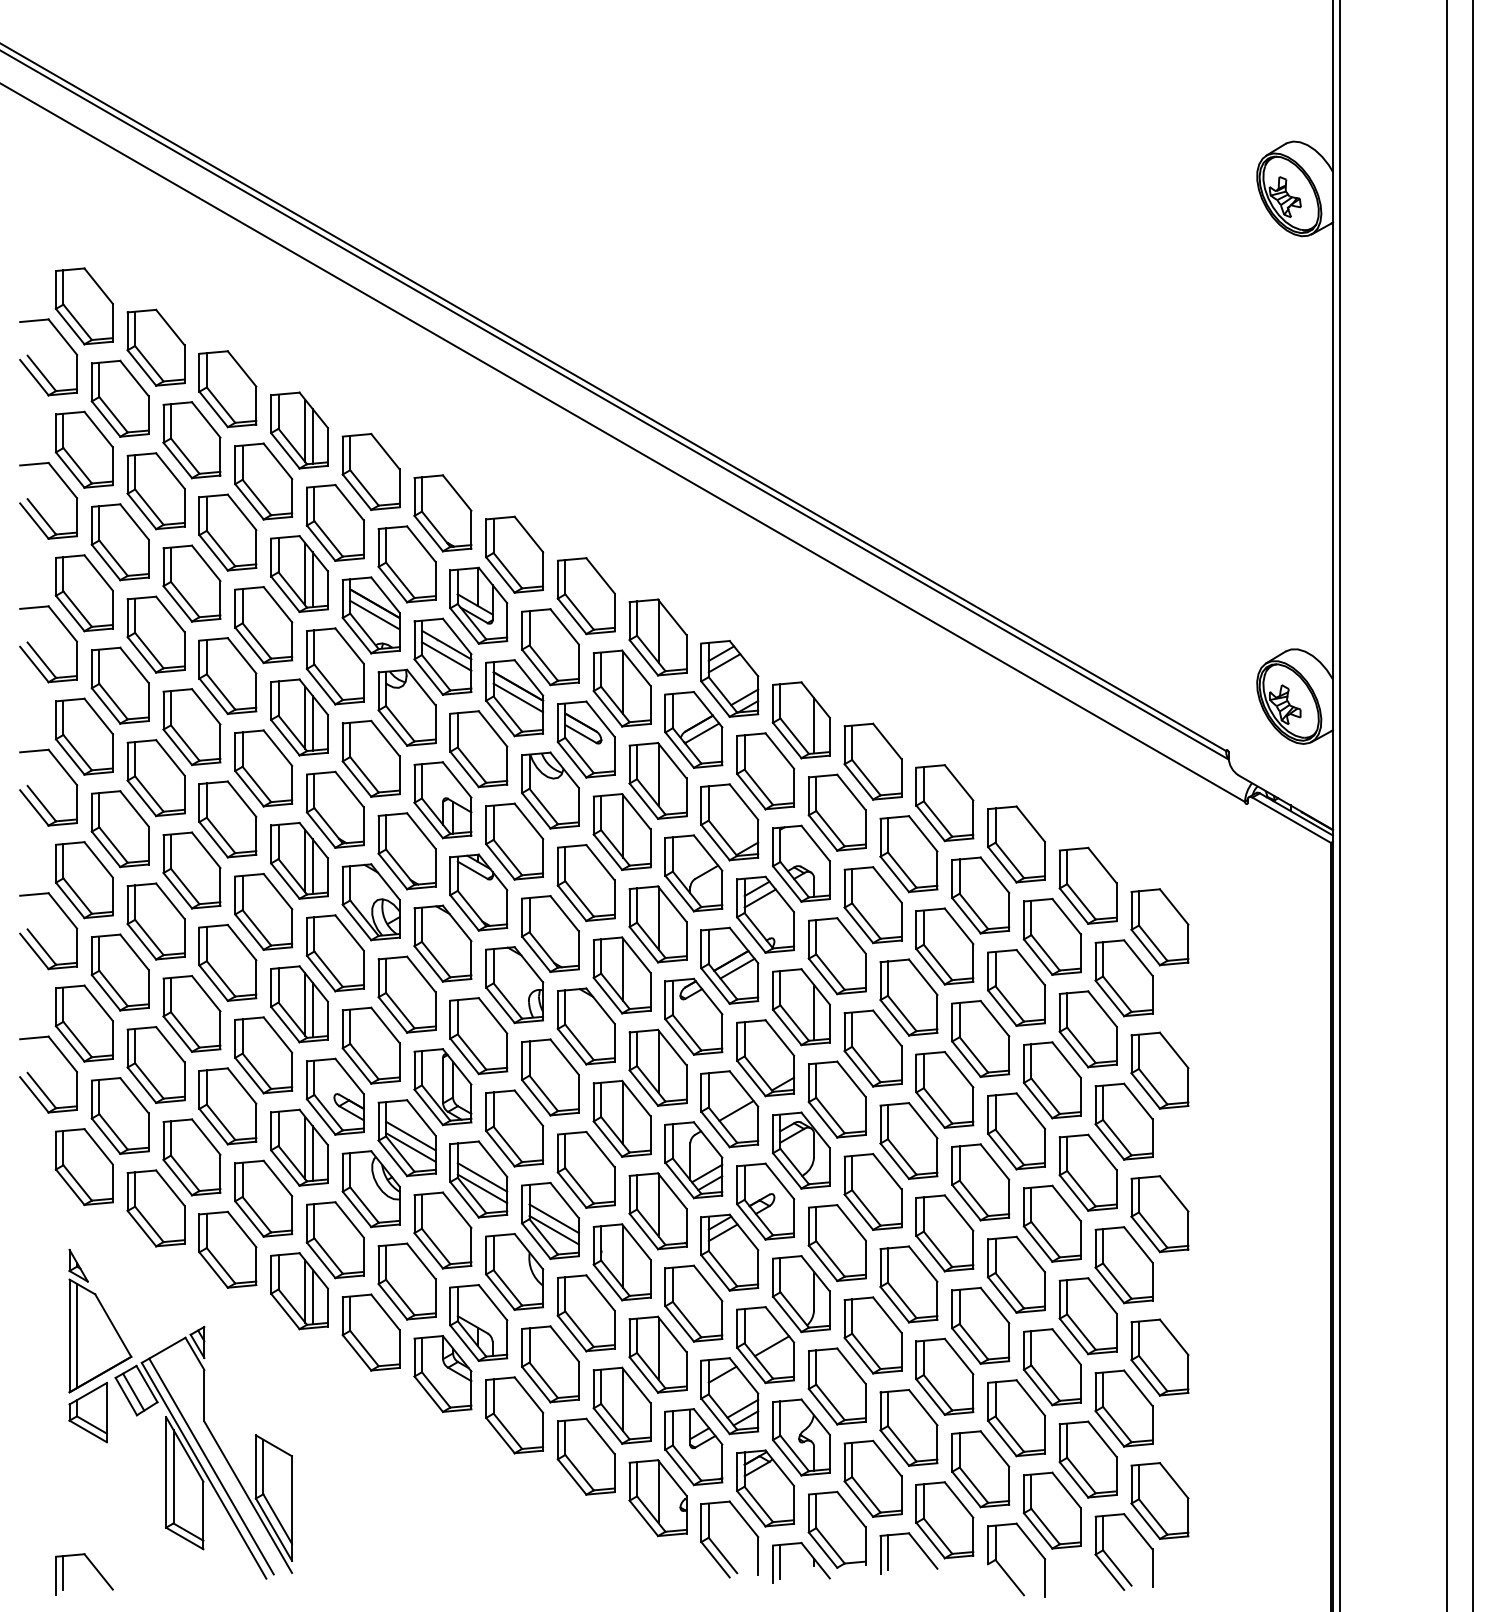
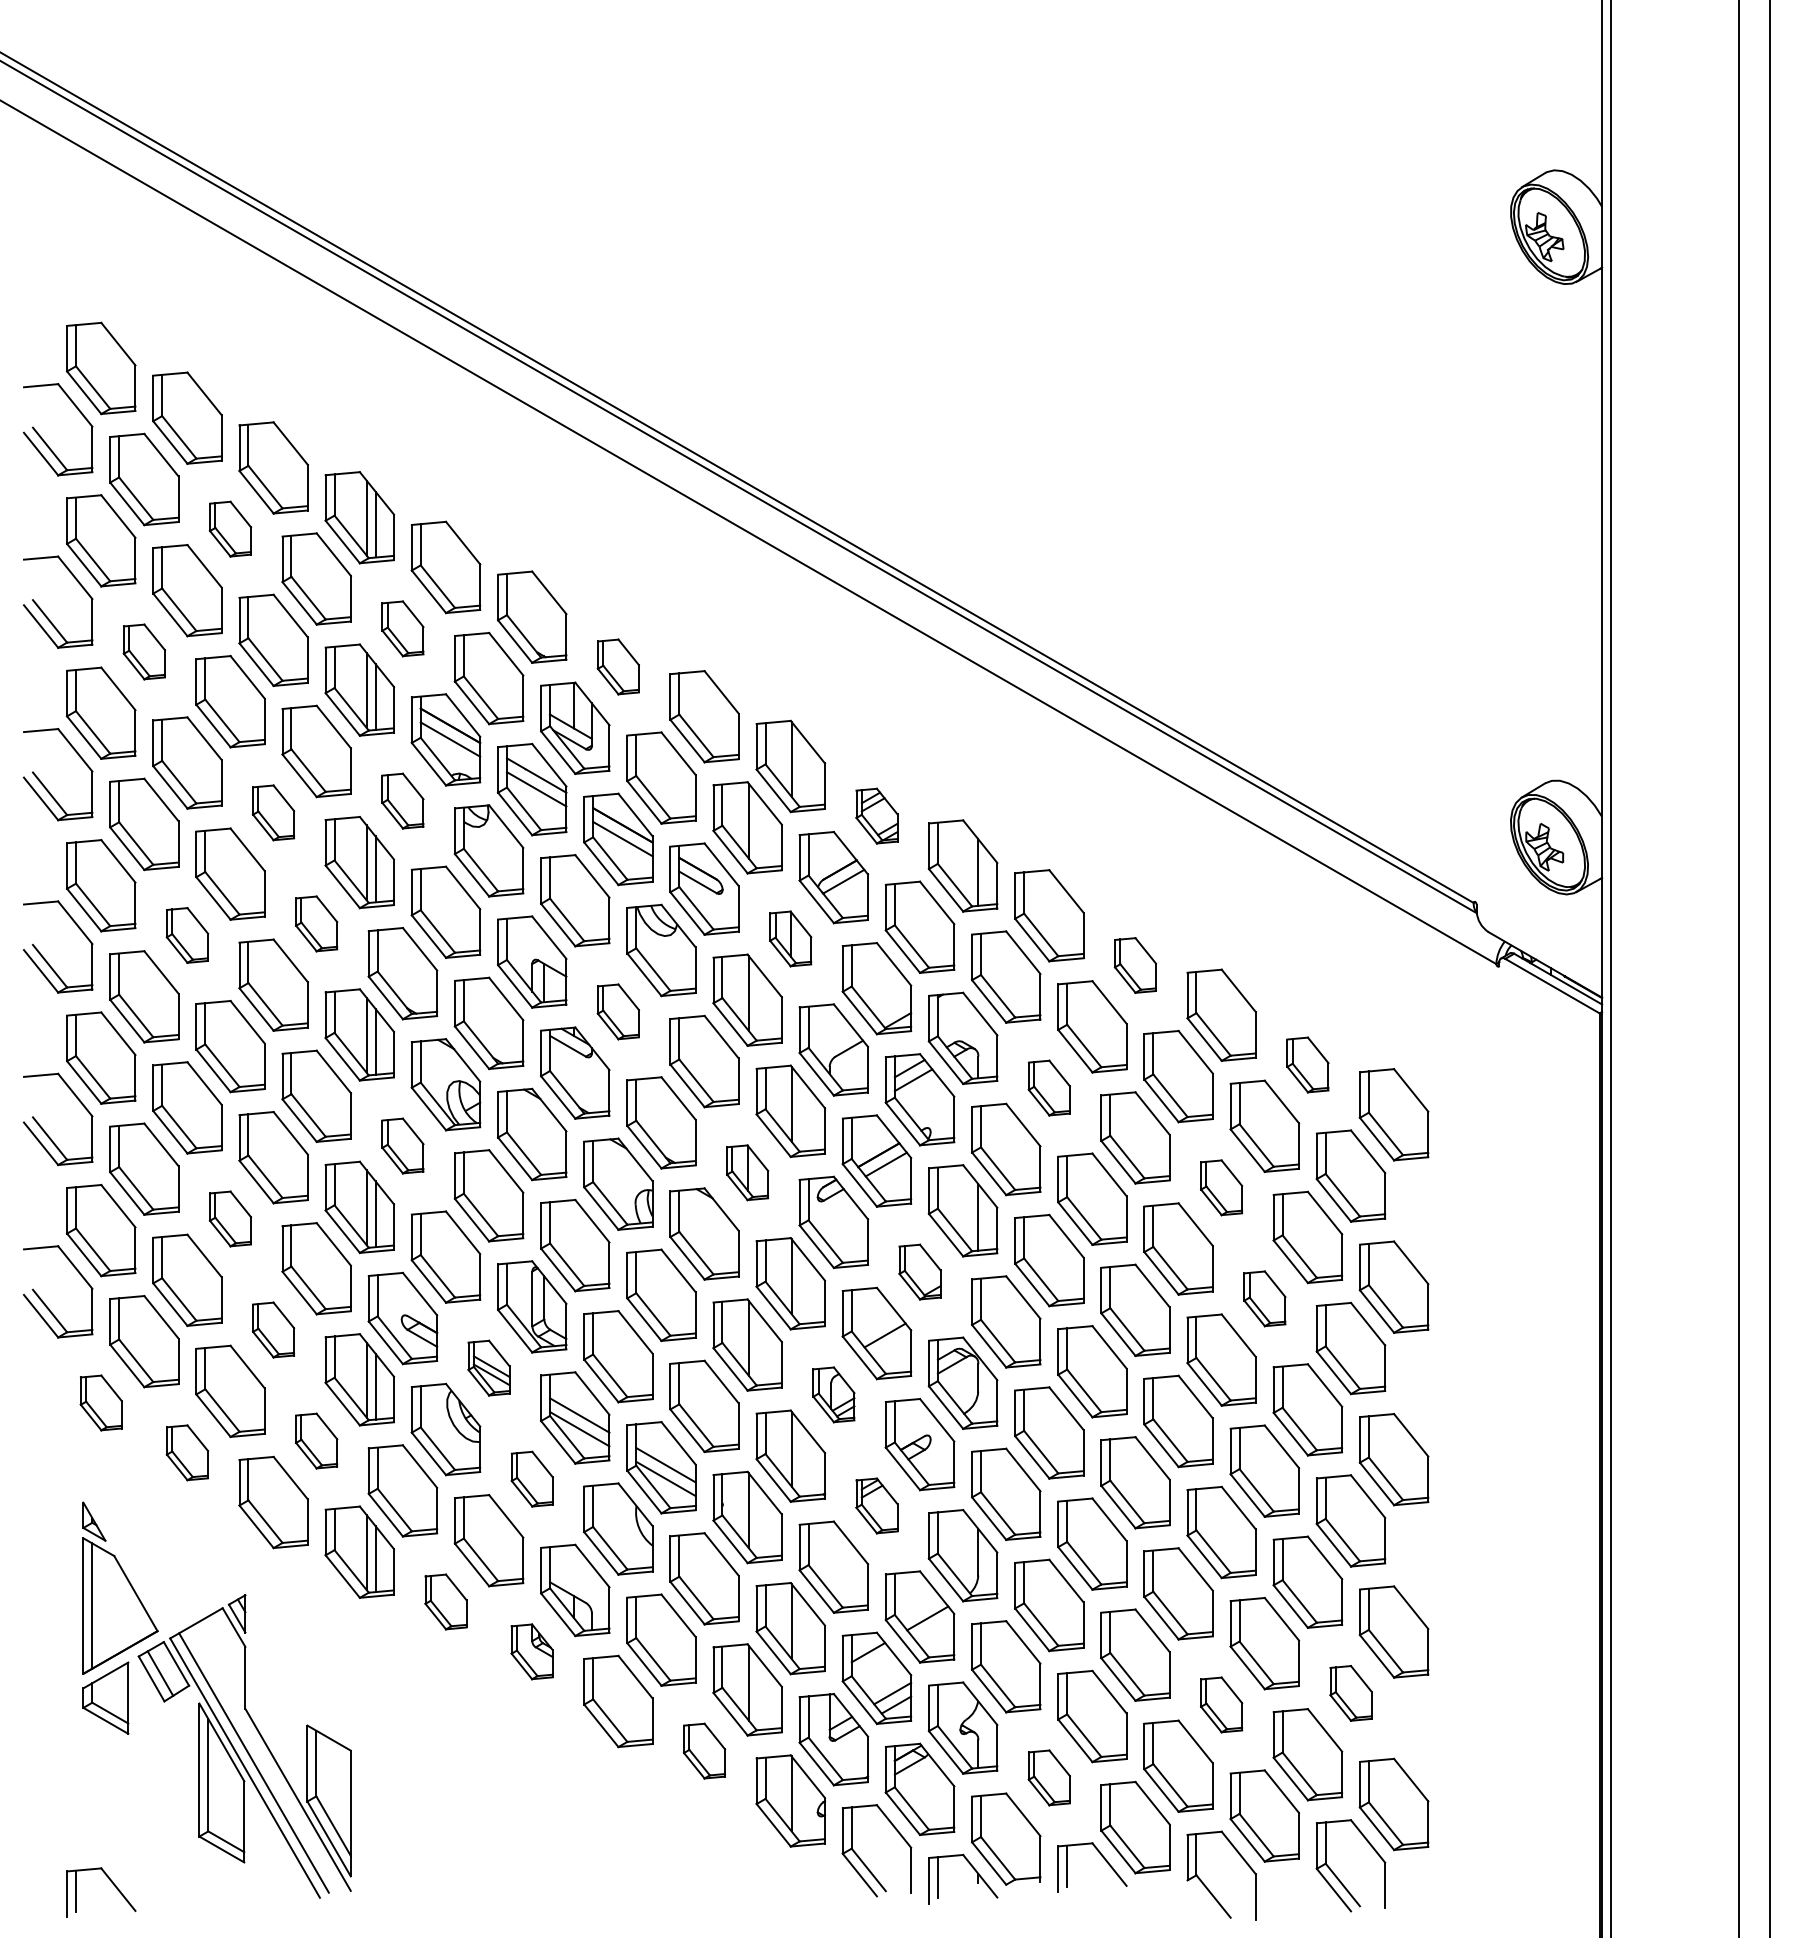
part: (191, 439) -> (230, 528), size x0.6
part: (335, 522) -> (402, 628), size x0.6
part: (120, 541) -> (144, 651), size x0.6
part: (514, 554) -> (618, 666), size x0.6
part: (335, 665) -> (402, 800), size x0.6
part: (227, 675) -> (273, 812), size x0.6
part: (729, 678) -> (876, 815), size x0.6
part: (263, 768) -> (316, 923), size x0.6
part: (156, 778) -> (187, 935), size x0.6
part: (657, 780) -> (790, 938), size x0.6
part: (944, 803) -> (1135, 965), size x0.6
part: (514, 841) -> (618, 1011), size x0.6
part: (1087, 885) -> (1307, 1064), size x0.6
part: (873, 904) -> (1049, 1087), size x0.6
part: (335, 952) -> (402, 1145), size x0.6
part: (622, 975) -> (747, 1172), size x0.6
part: (1016, 987) -> (1221, 1187), size x0.6
part: (191, 1013) -> (230, 1218), size x0.6
part: (765, 1057) -> (919, 1271), size x0.6
part: (1052, 1080) -> (1264, 1298), size x0.6
part: (227, 1105) -> (273, 1329), size x0.6
part: (406, 1137) -> (488, 1367), size x0.6
part: (693, 1159) -> (833, 1394), size x0.6
part: (84, 1166) -> (101, 1402), size x0.6
part: (263, 1198) -> (316, 1440), size x0.6
part: (156, 1208) -> (187, 1452), size x0.6
part: (443, 1229) -> (532, 1478), size x0.6
part: (729, 1252) -> (876, 1505), size x0.6
part: (370, 1332) -> (445, 1601), size x0.6
part: (442, 1373) -> (531, 1651), size x0.6
part: (1123, 1408) -> (1350, 1693), size x0.6
part: (1016, 1417) -> (1221, 1704), size x0.6
part: (586, 1456) -> (704, 1750), size x0.6
part: (873, 1478) -> (1049, 1777), size x0.6

